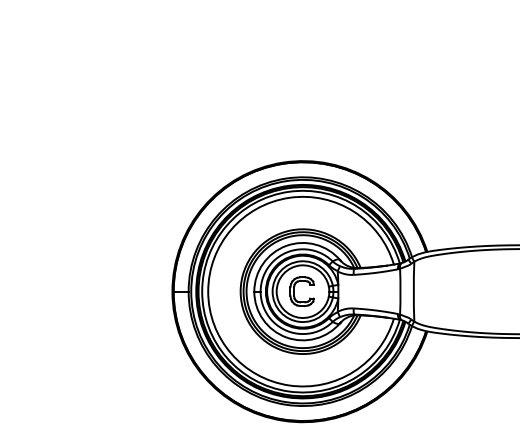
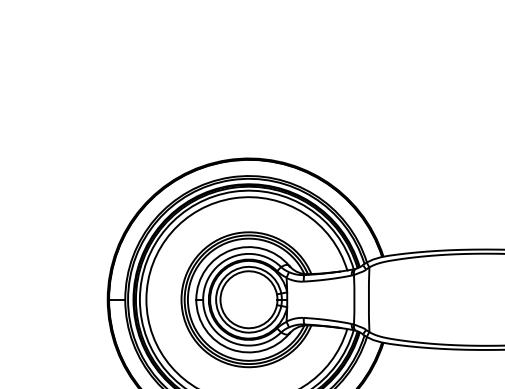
part: (294, 291) -> (239, 299), removed

